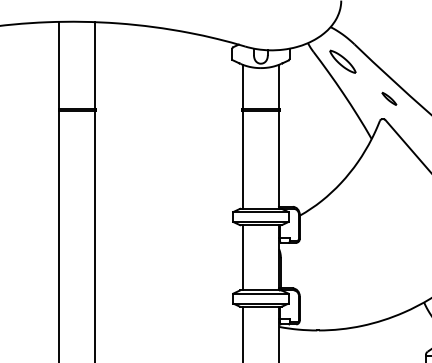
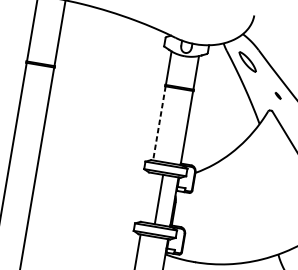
part: (389, 98) -> (278, 95), size x0.6
line: (242, 159) -> (159, 123), solid -> dashed
line: (242, 257) -> (158, 199), moved

